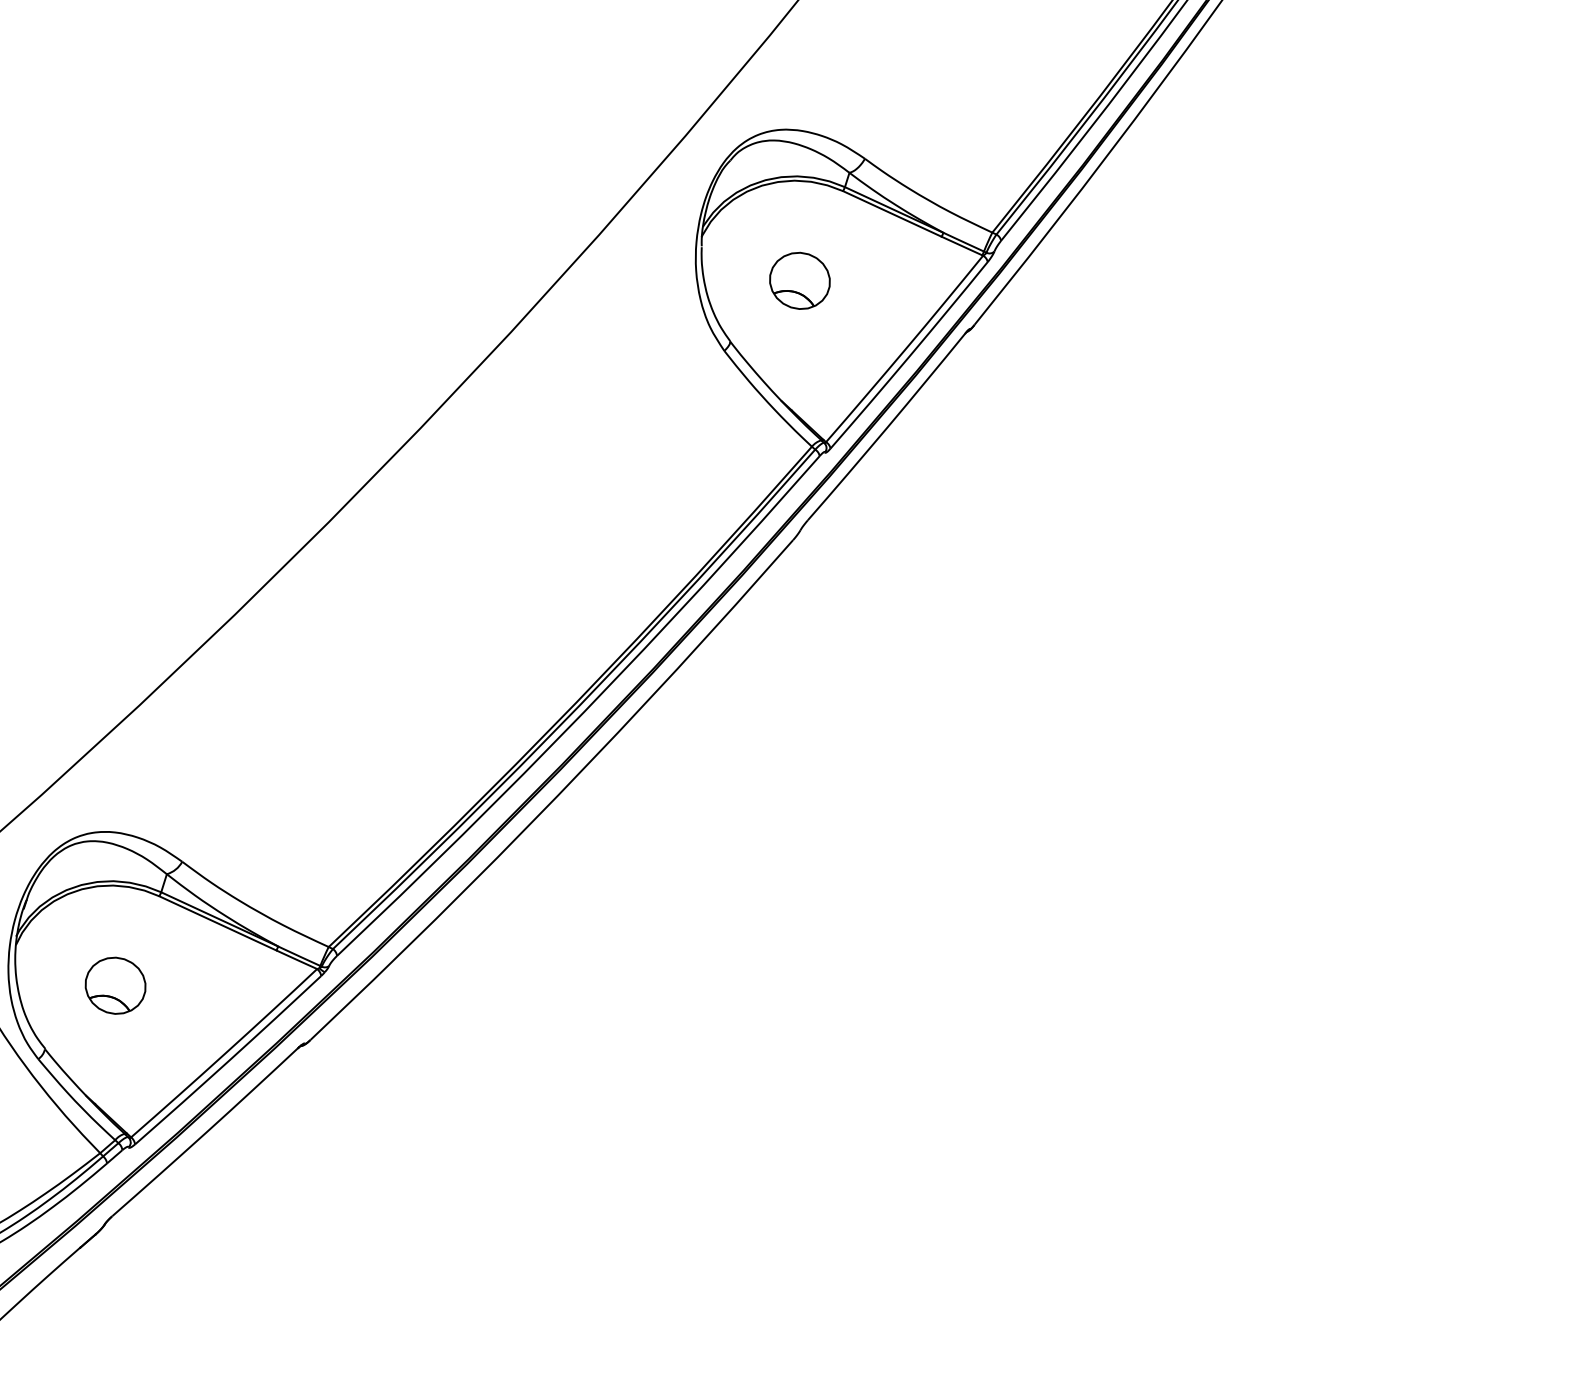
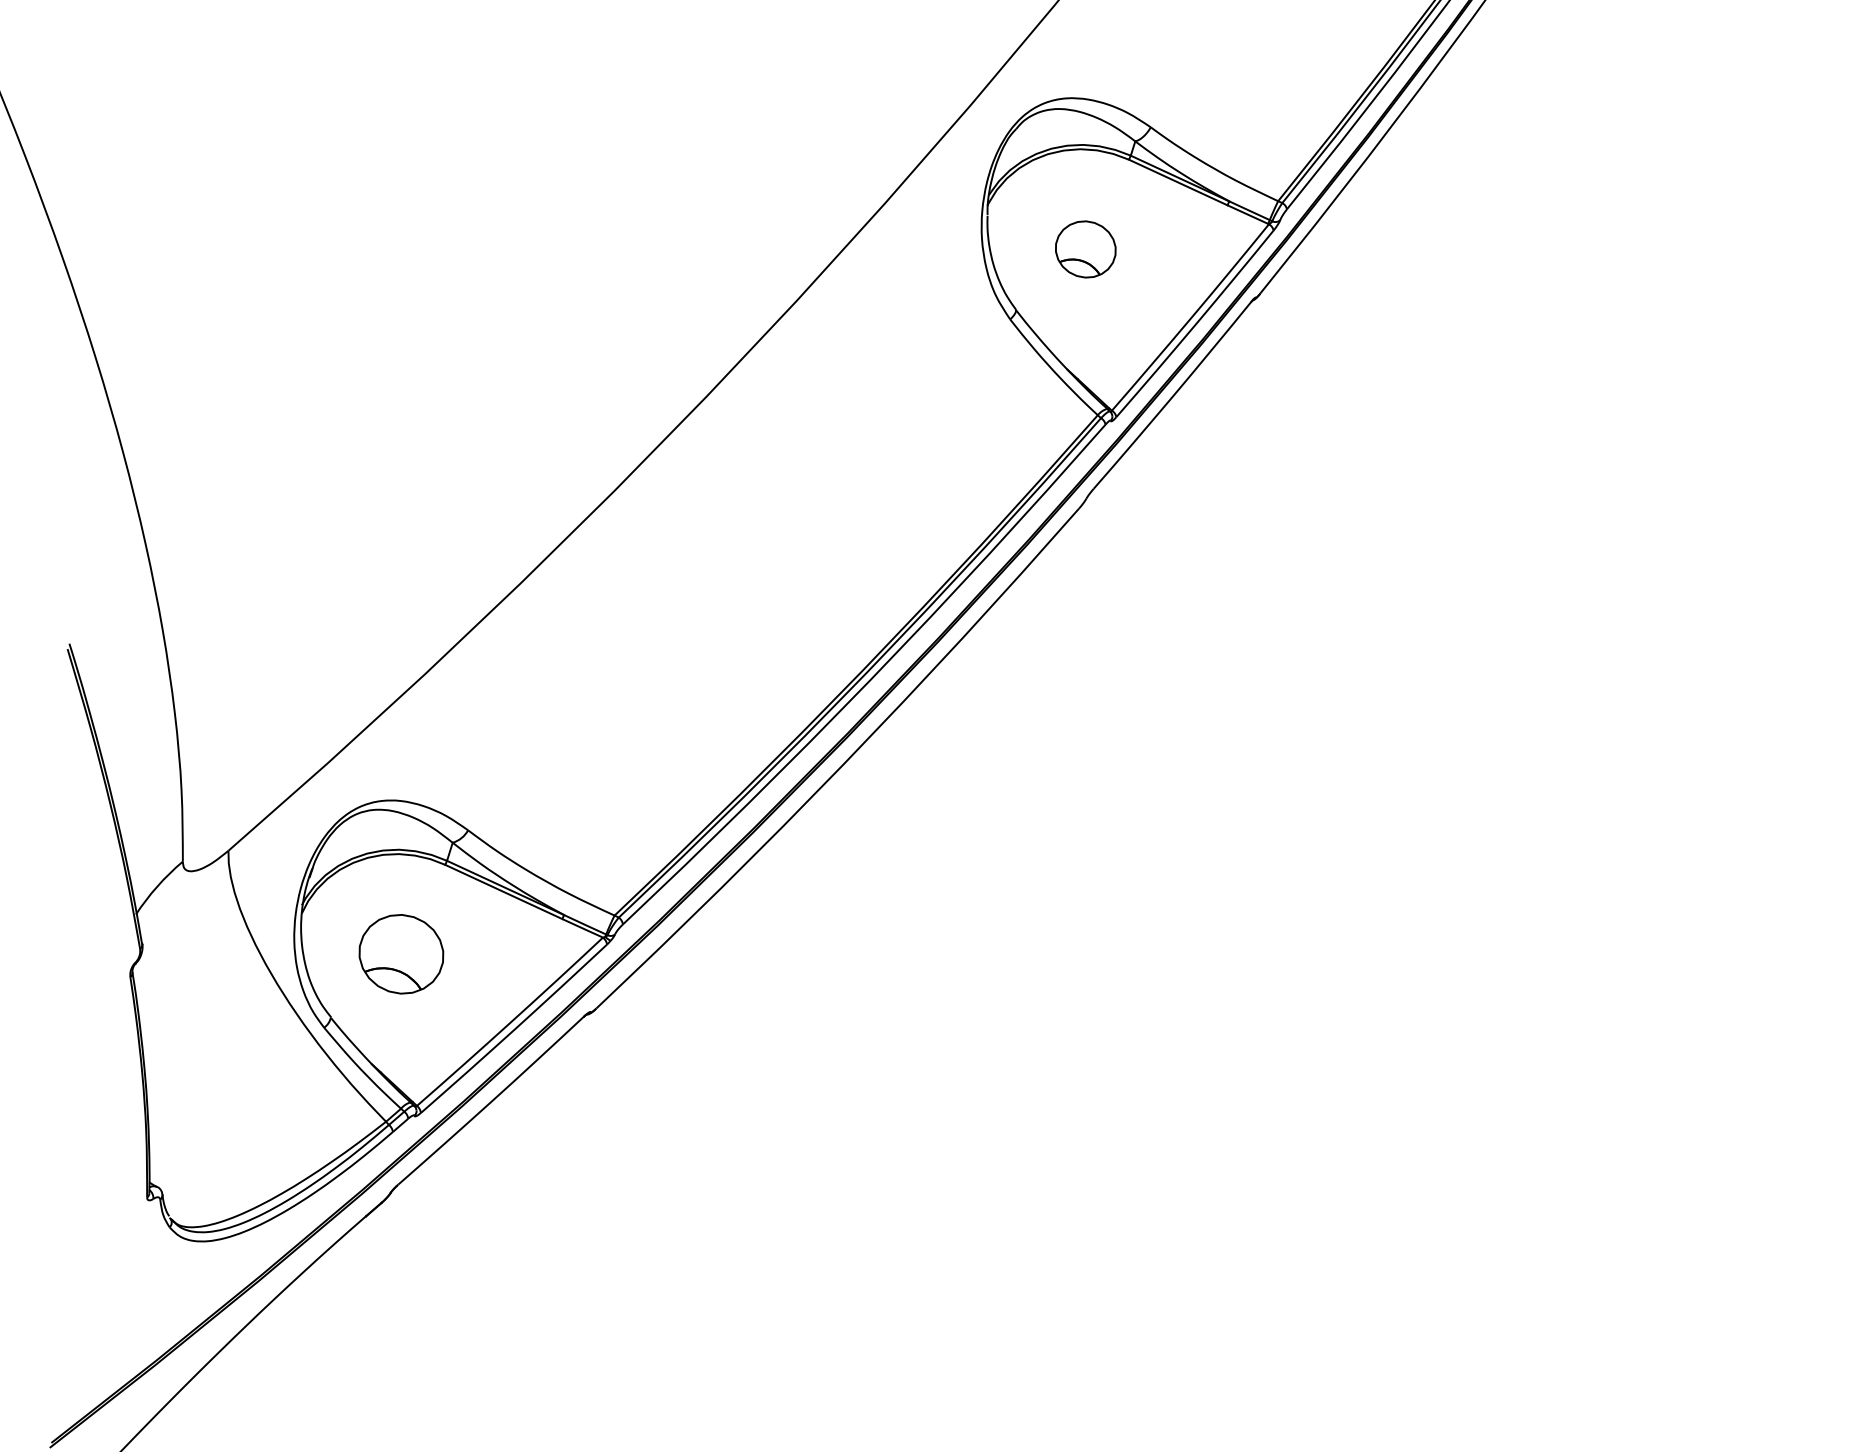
part: (115, 985) -> (401, 954), size x1.4

